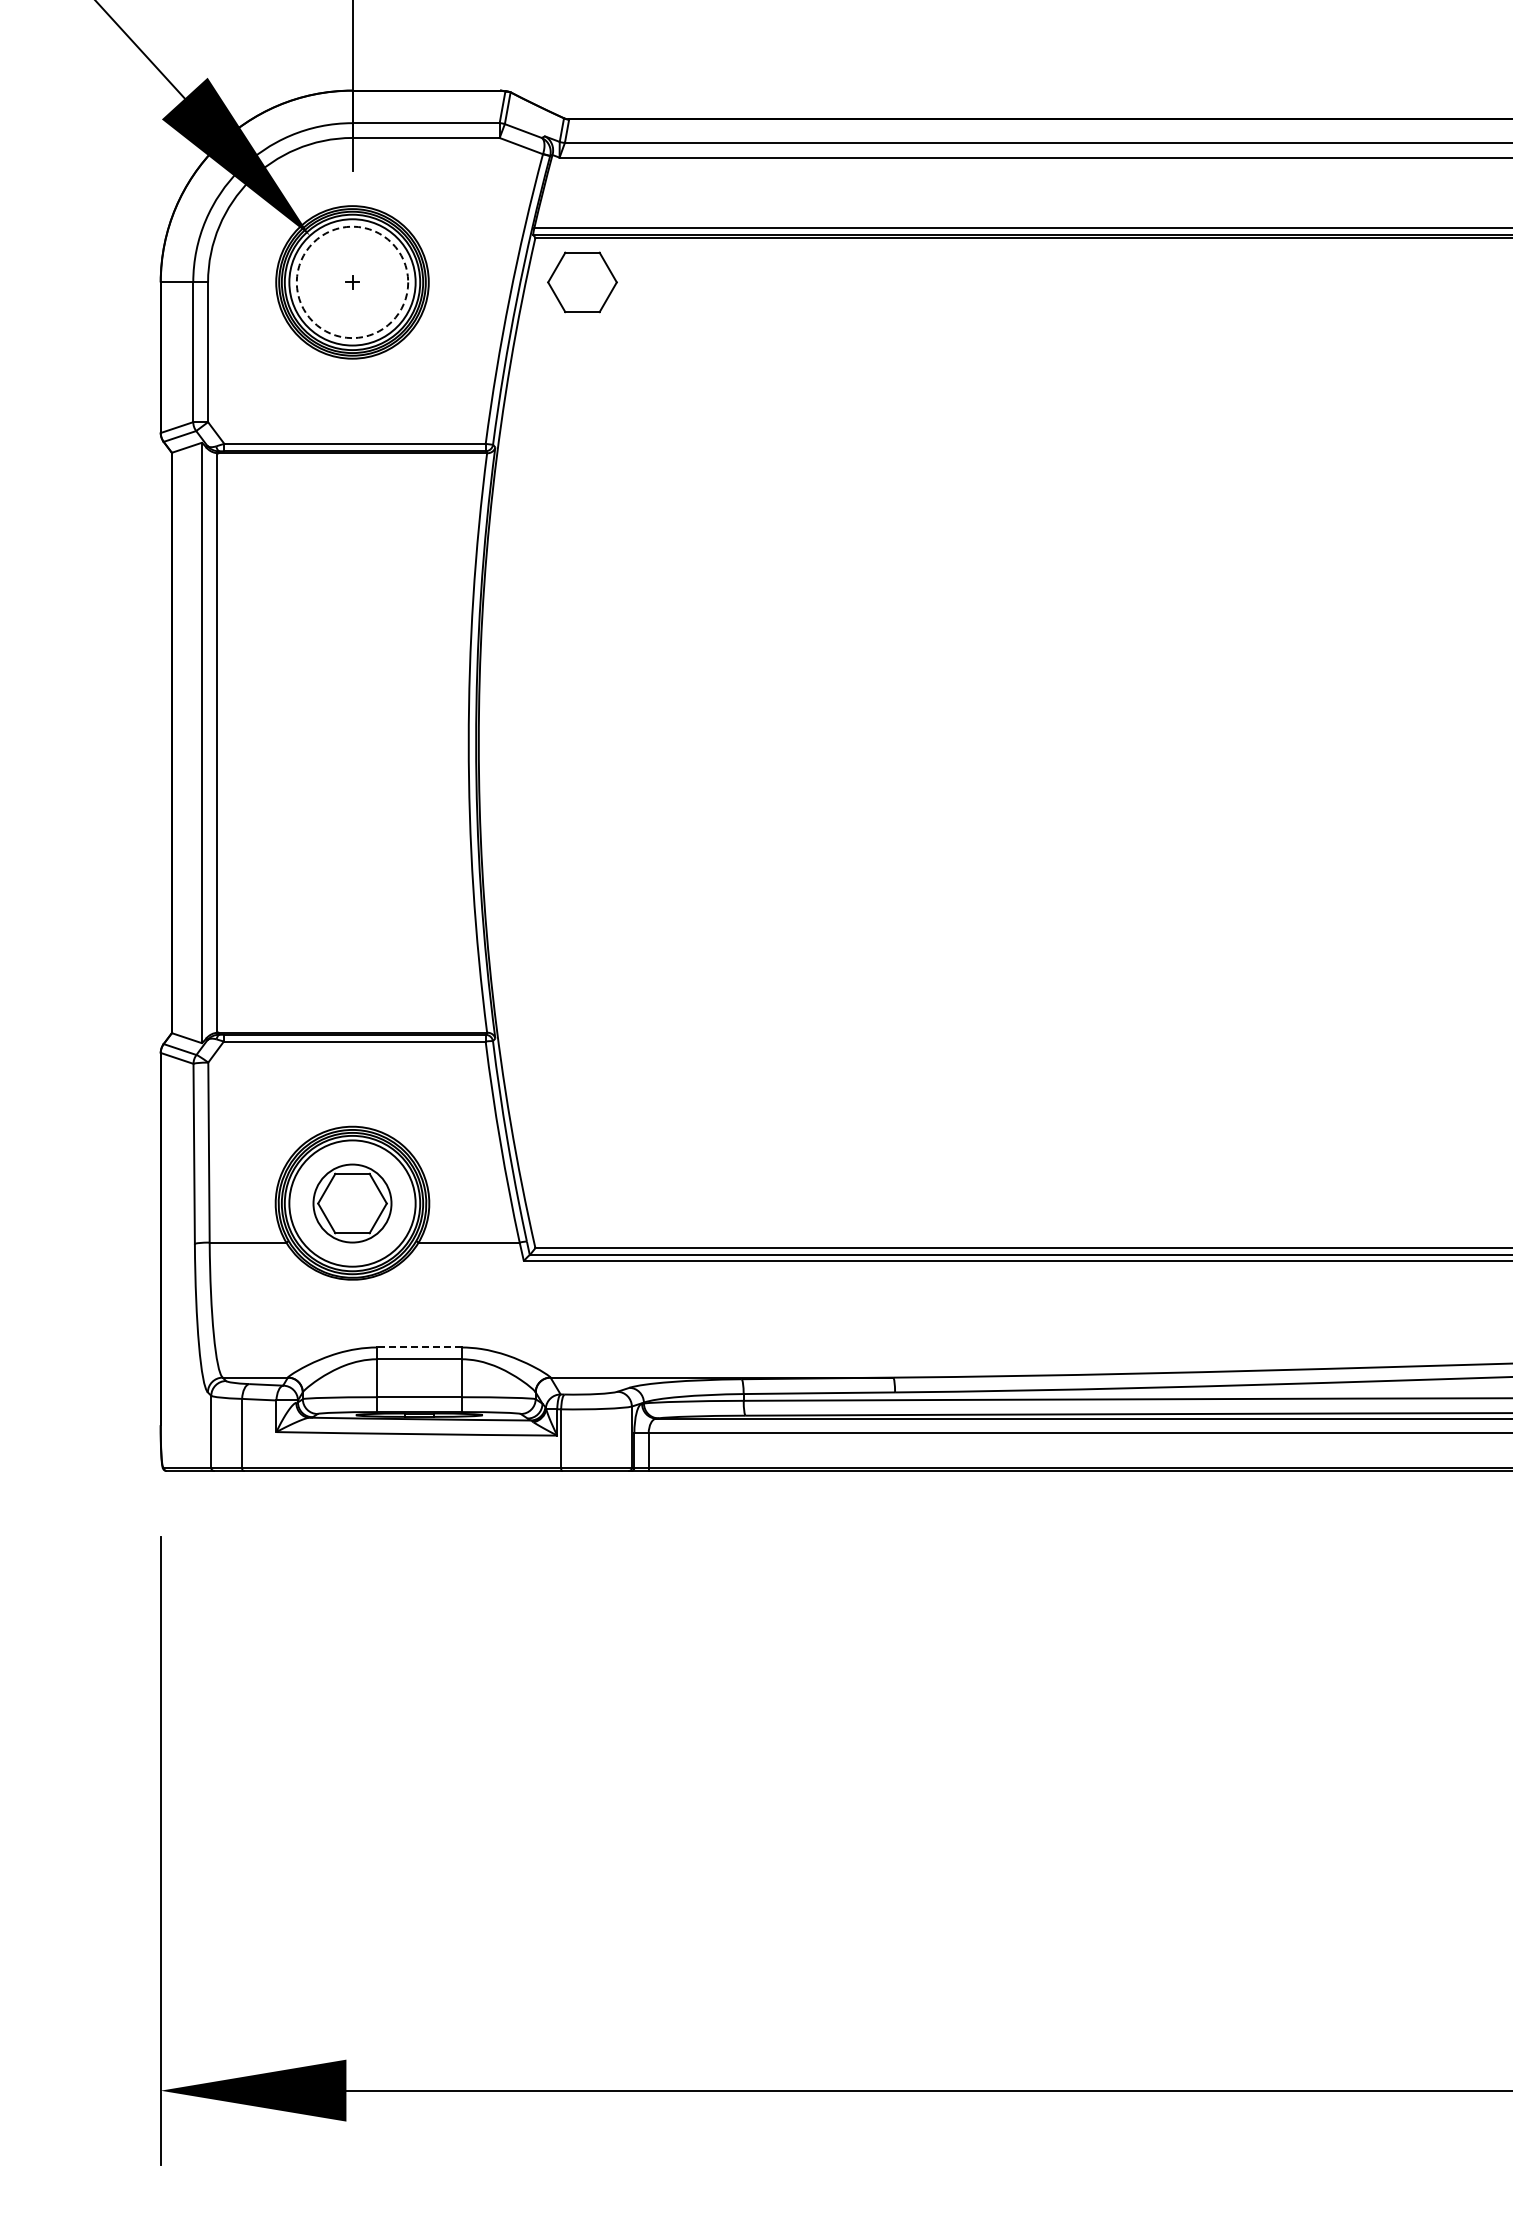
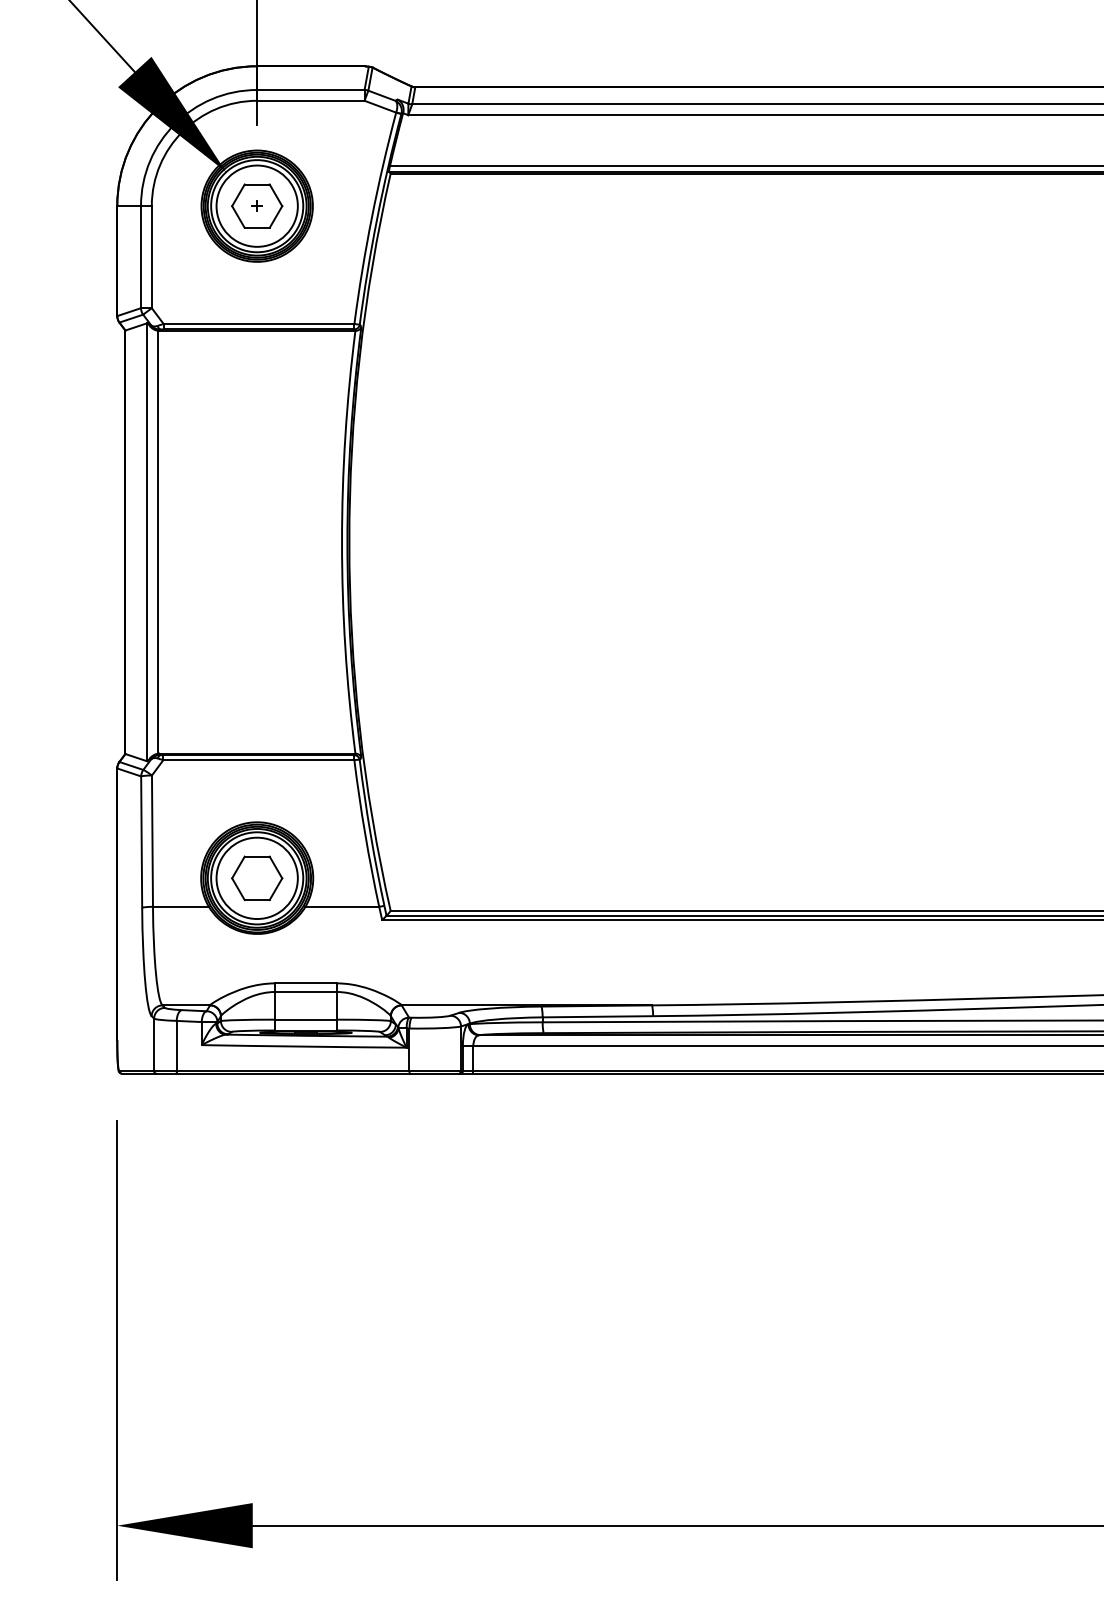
circle: (352, 282) -> (257, 206), dashed -> solid
part: (582, 282) -> (257, 206), moved
circle: (352, 1203) -> (257, 878), size x1.43
line: (418, 1347) -> (305, 983), dashed -> solid

